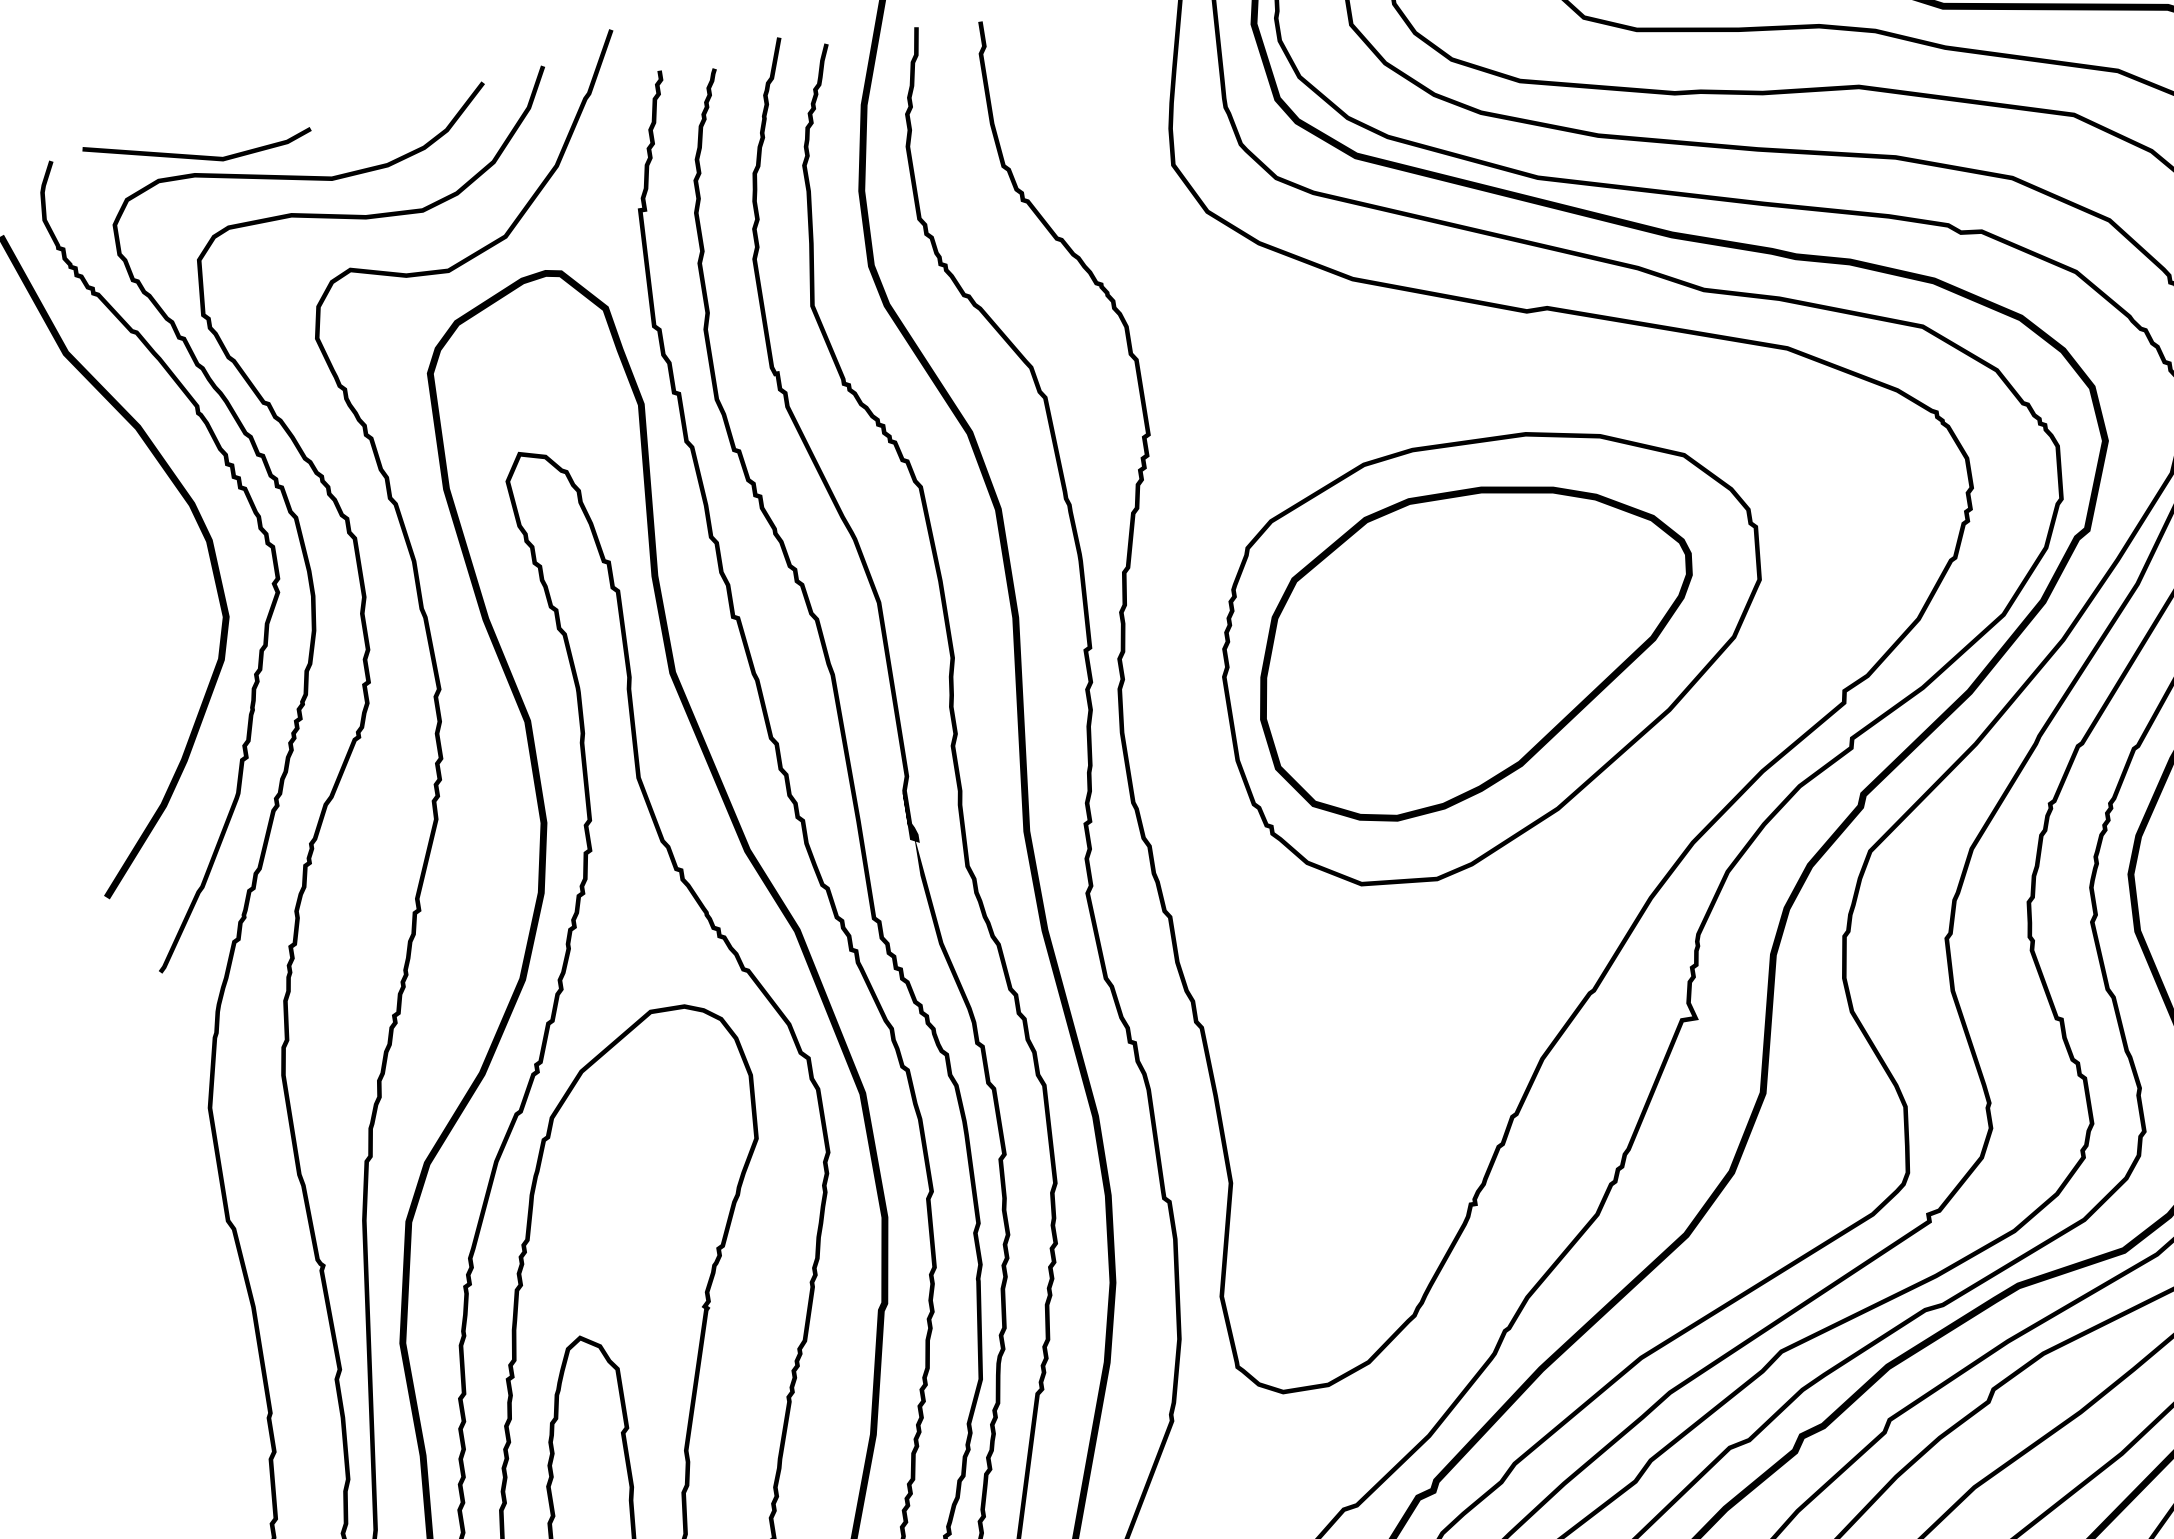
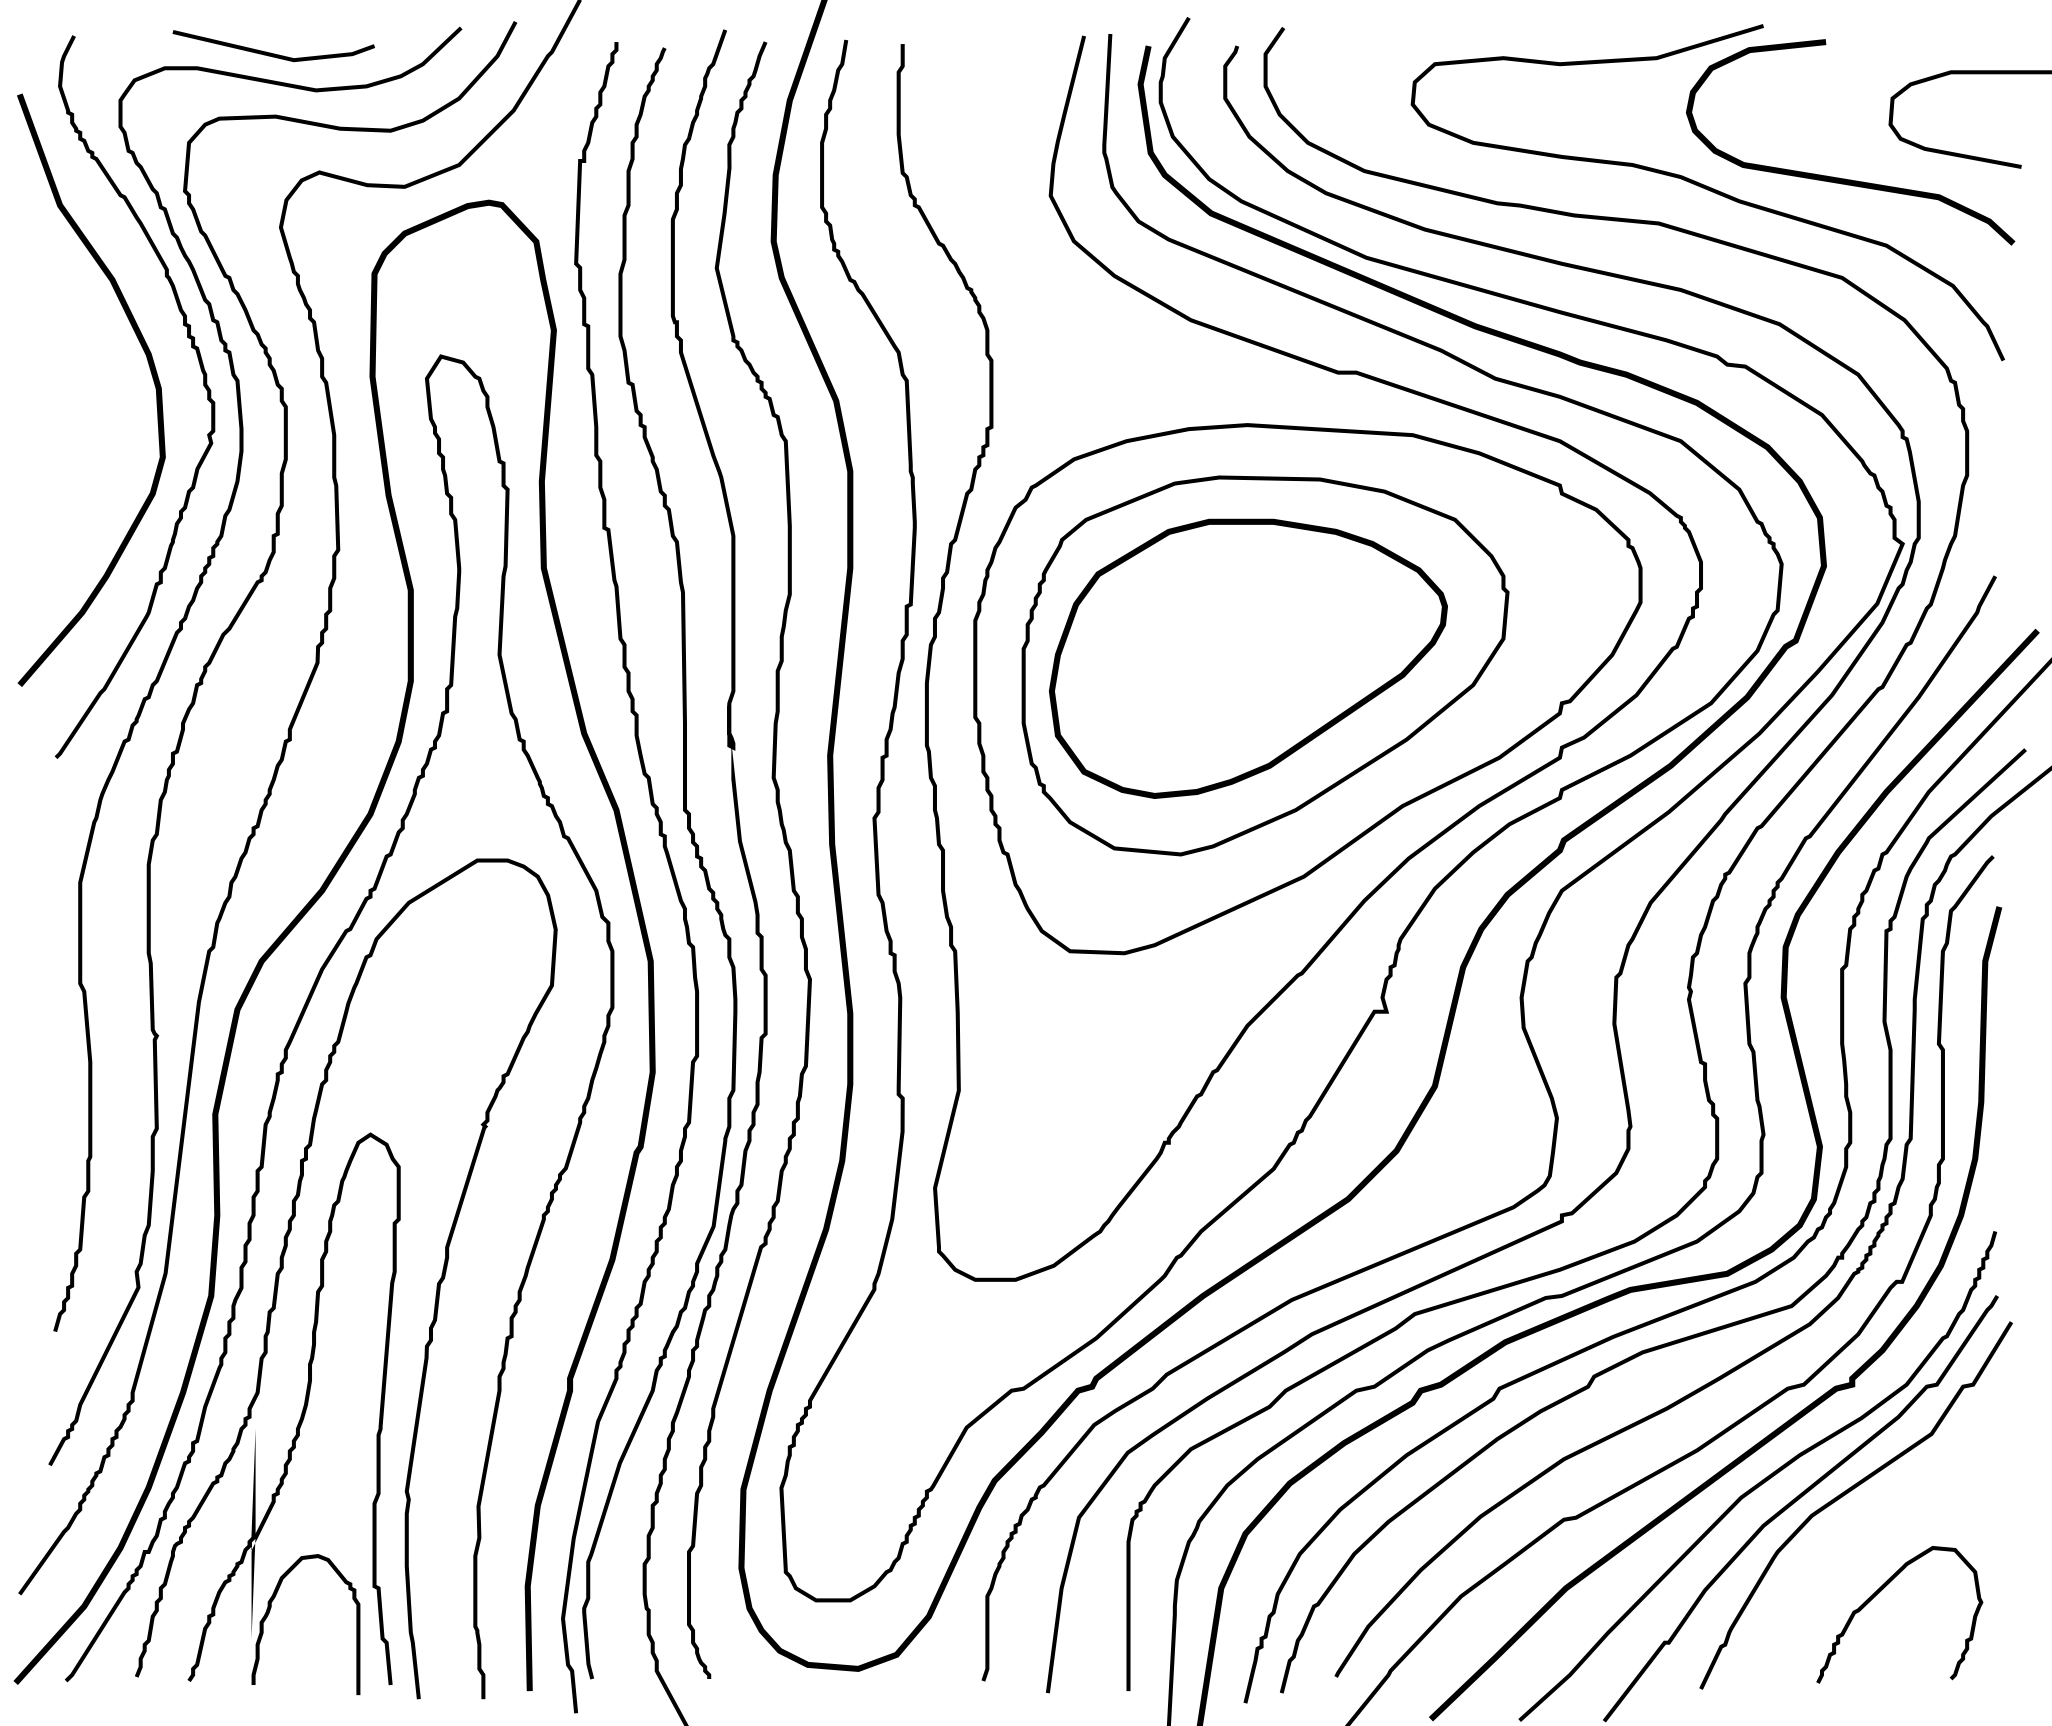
line: (195, 154) -> (270, 52), moved
part: (1549, 671) -> (1307, 689), added

